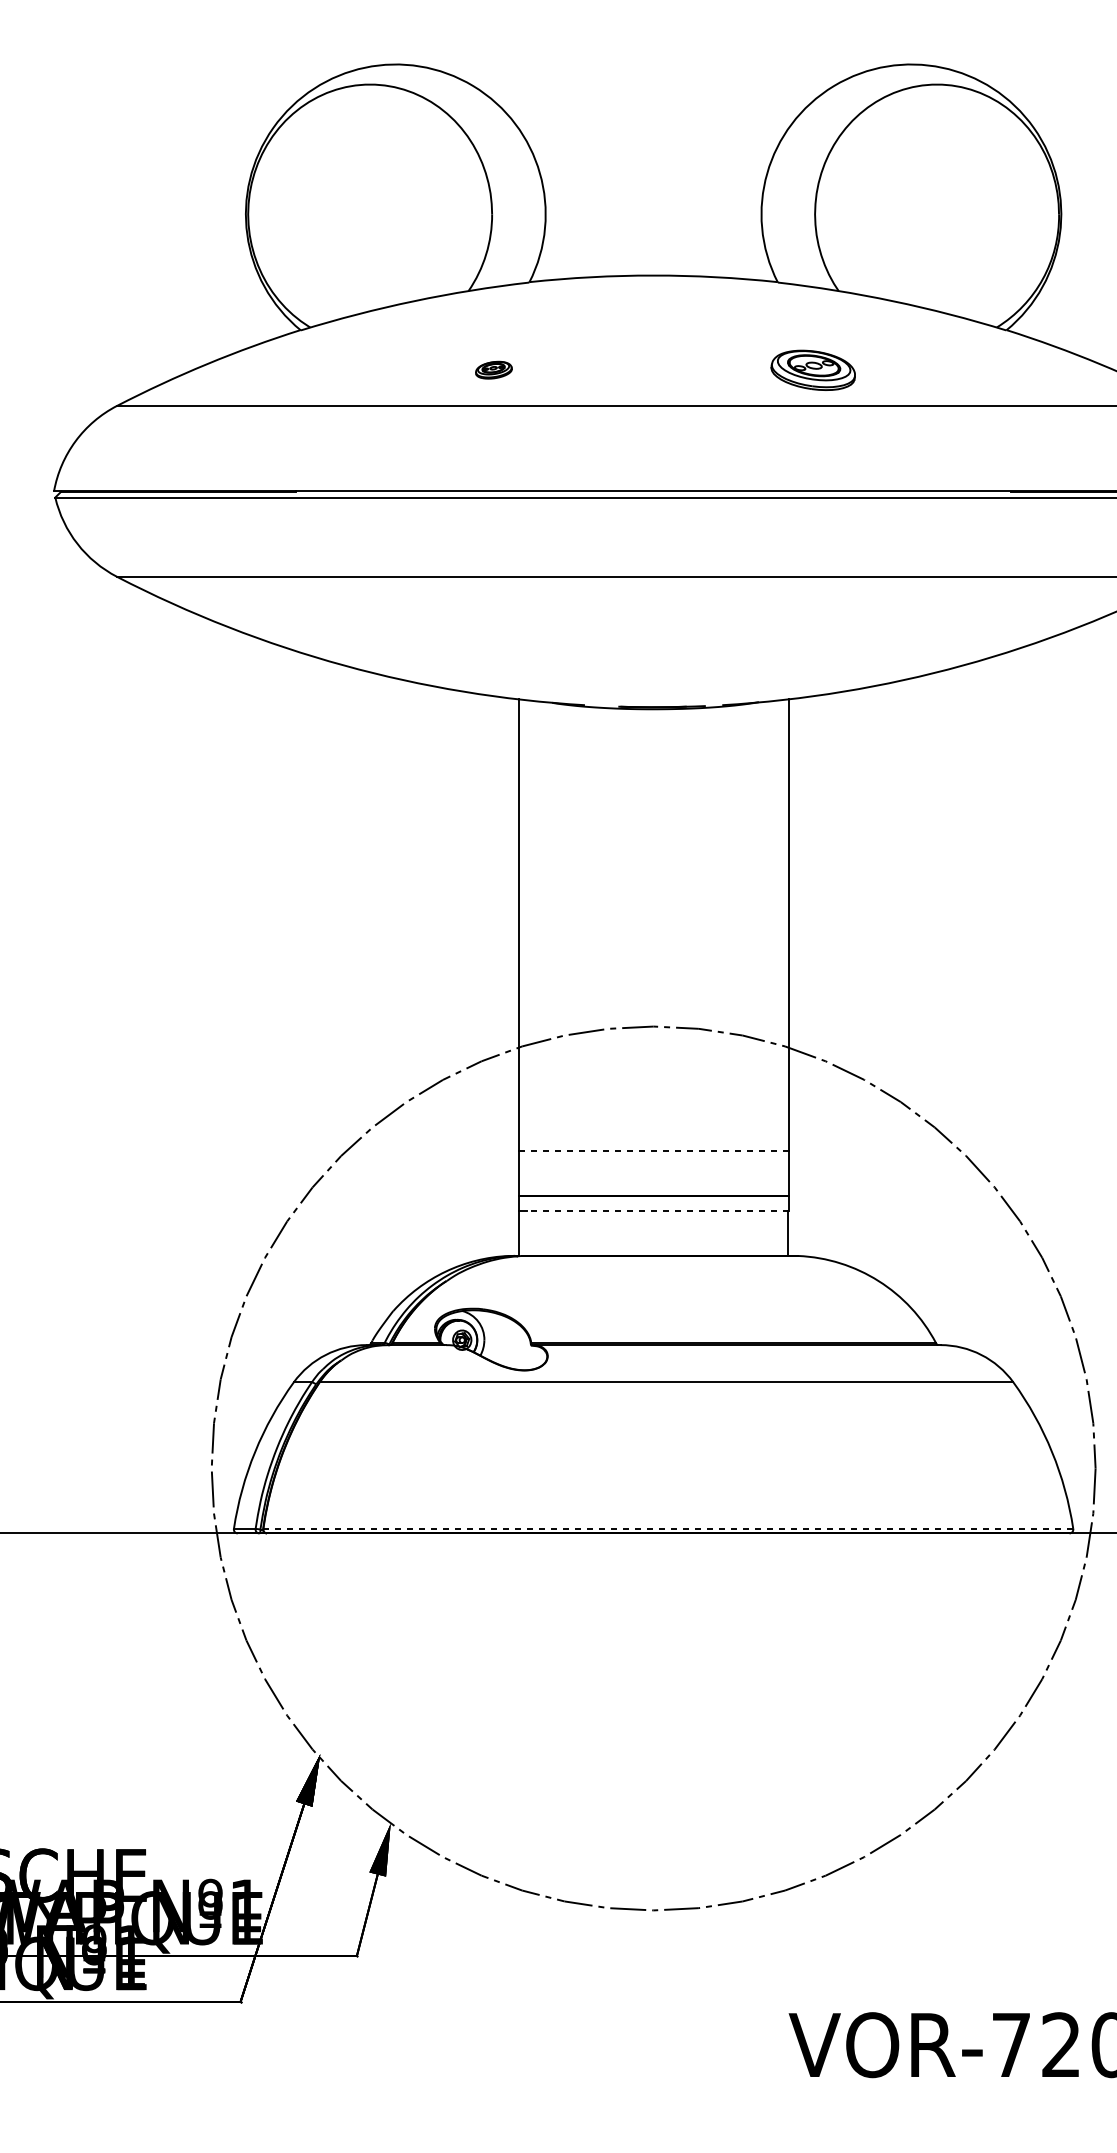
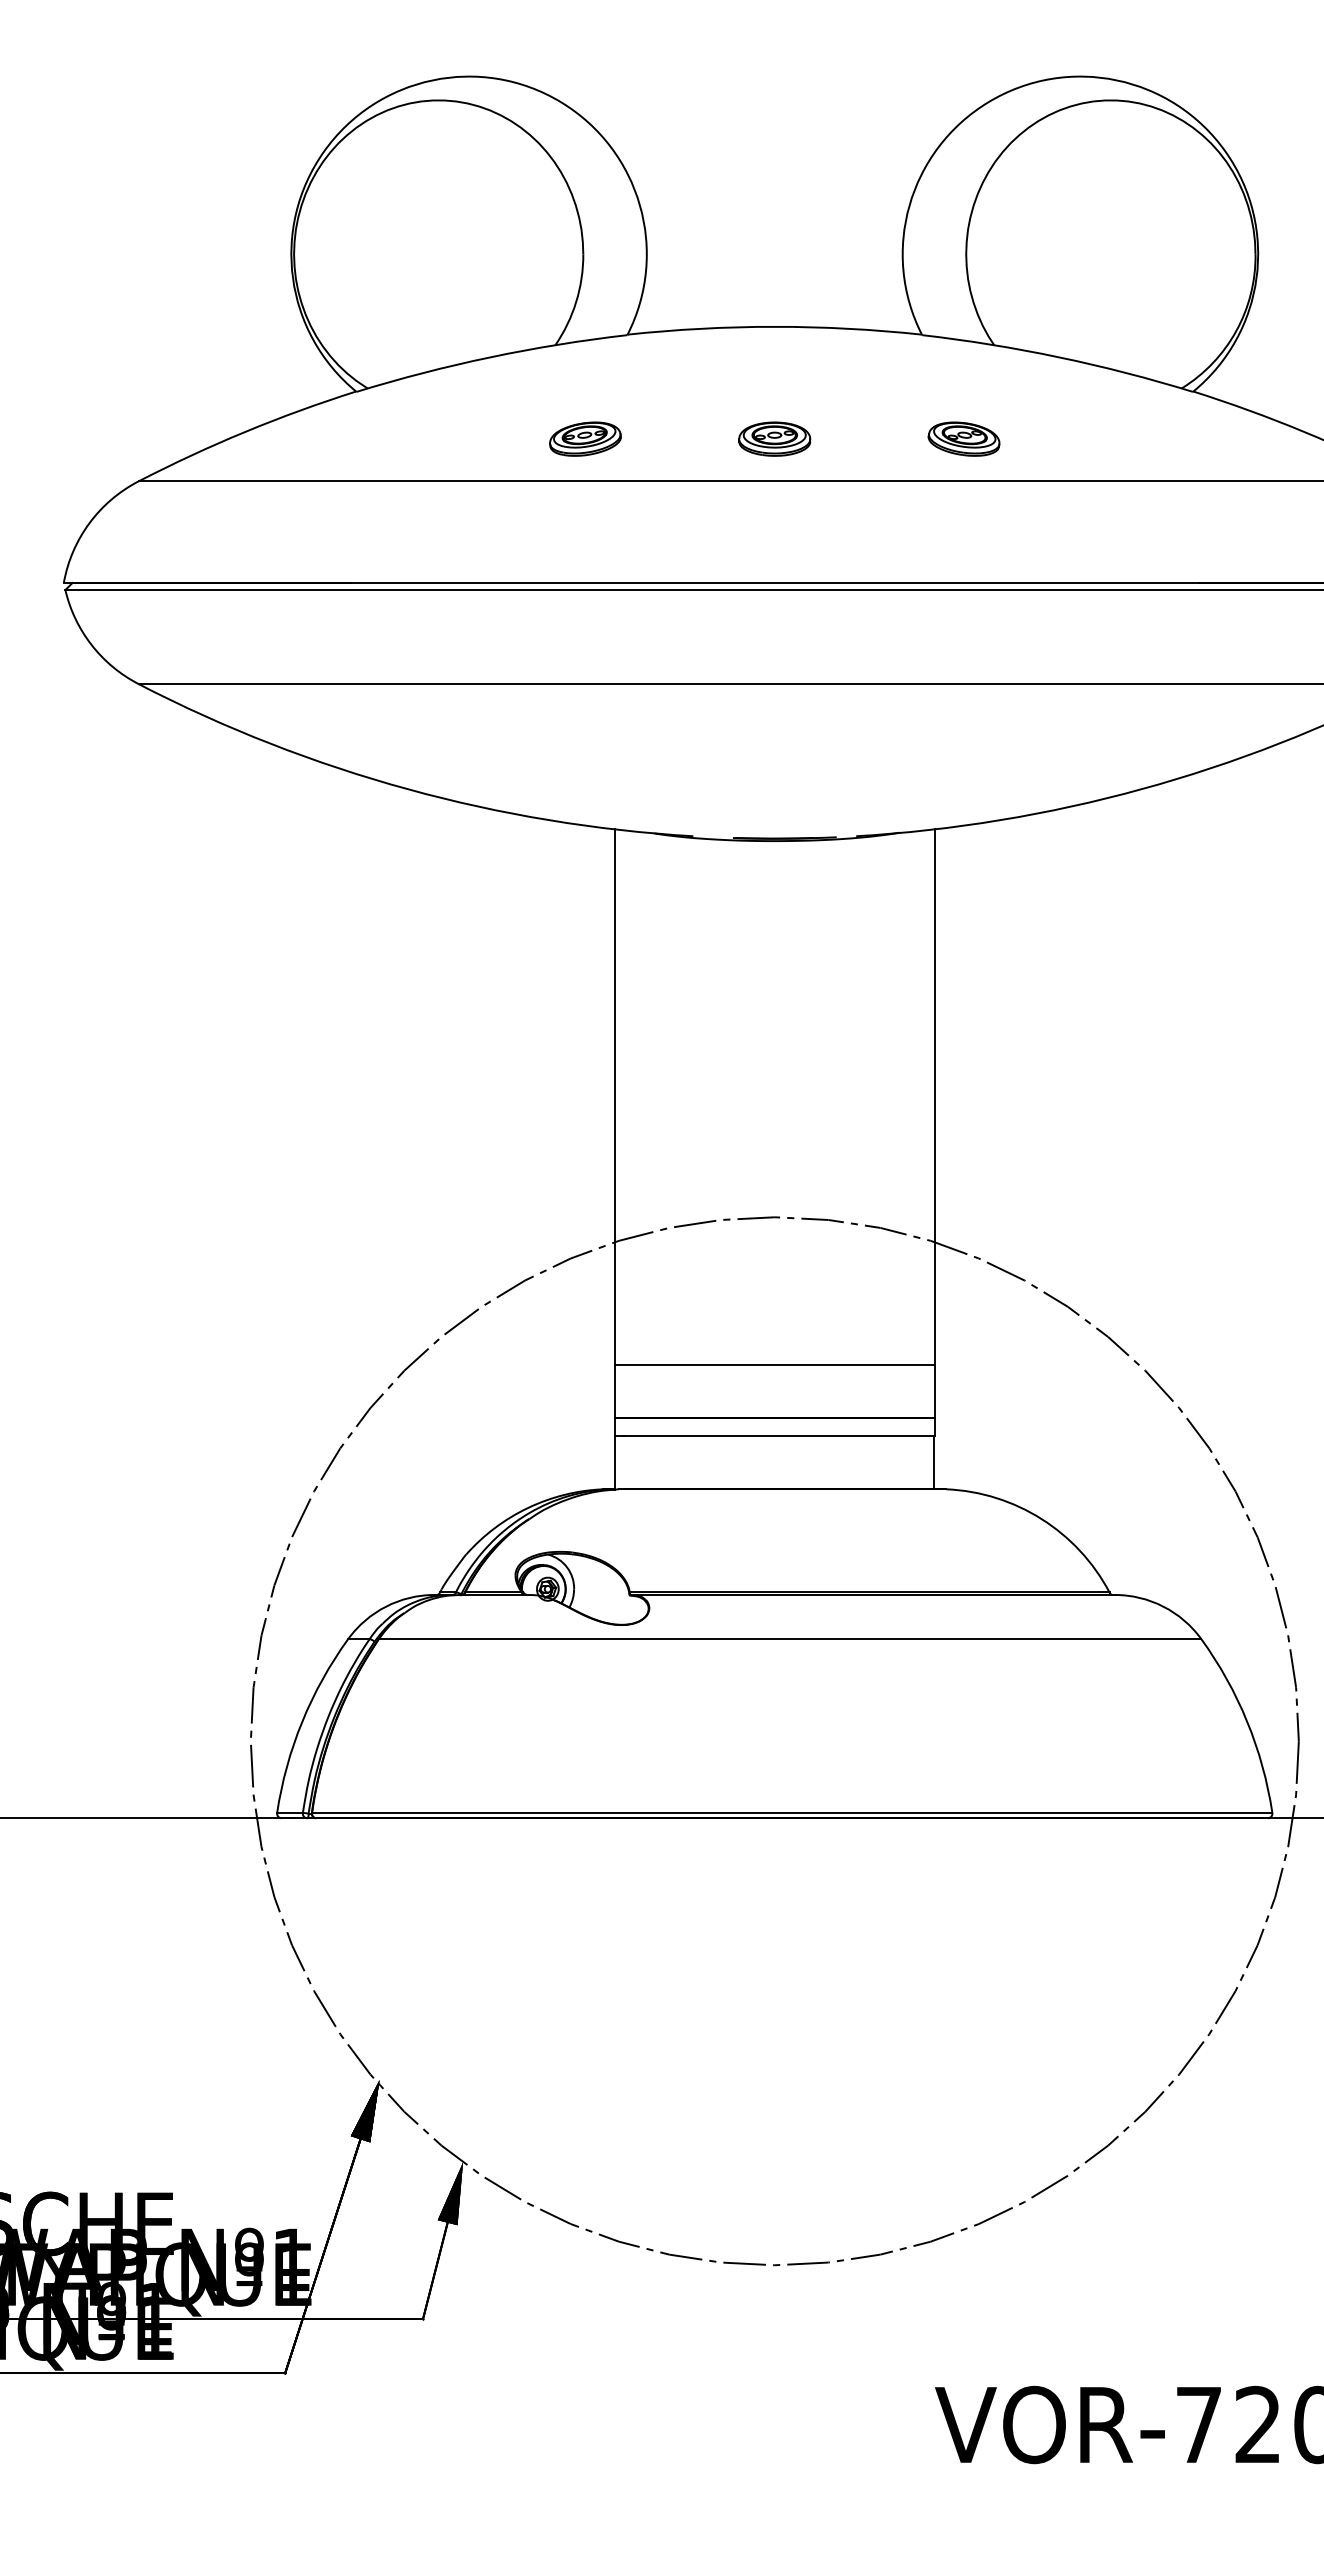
part: (493, 369) -> (585, 438), size x1.67
part: (653, 369) -> (774, 438), added
part: (812, 369) -> (963, 438), size x0.71
line: (653, 1150) -> (774, 1364), dashed -> solid
line: (657, 1211) -> (779, 1436), dashed -> solid
line: (668, 1528) -> (792, 1812), dashed -> solid

